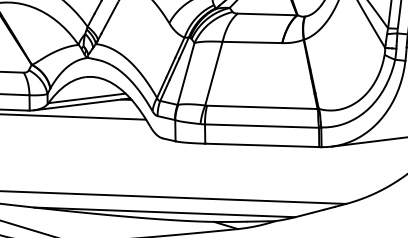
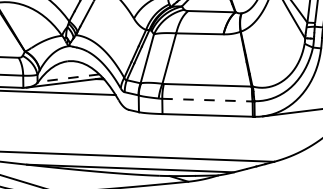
line: (86, 98) -> (68, 78), solid -> dashed
line: (262, 126) -> (207, 100), solid -> dashed

